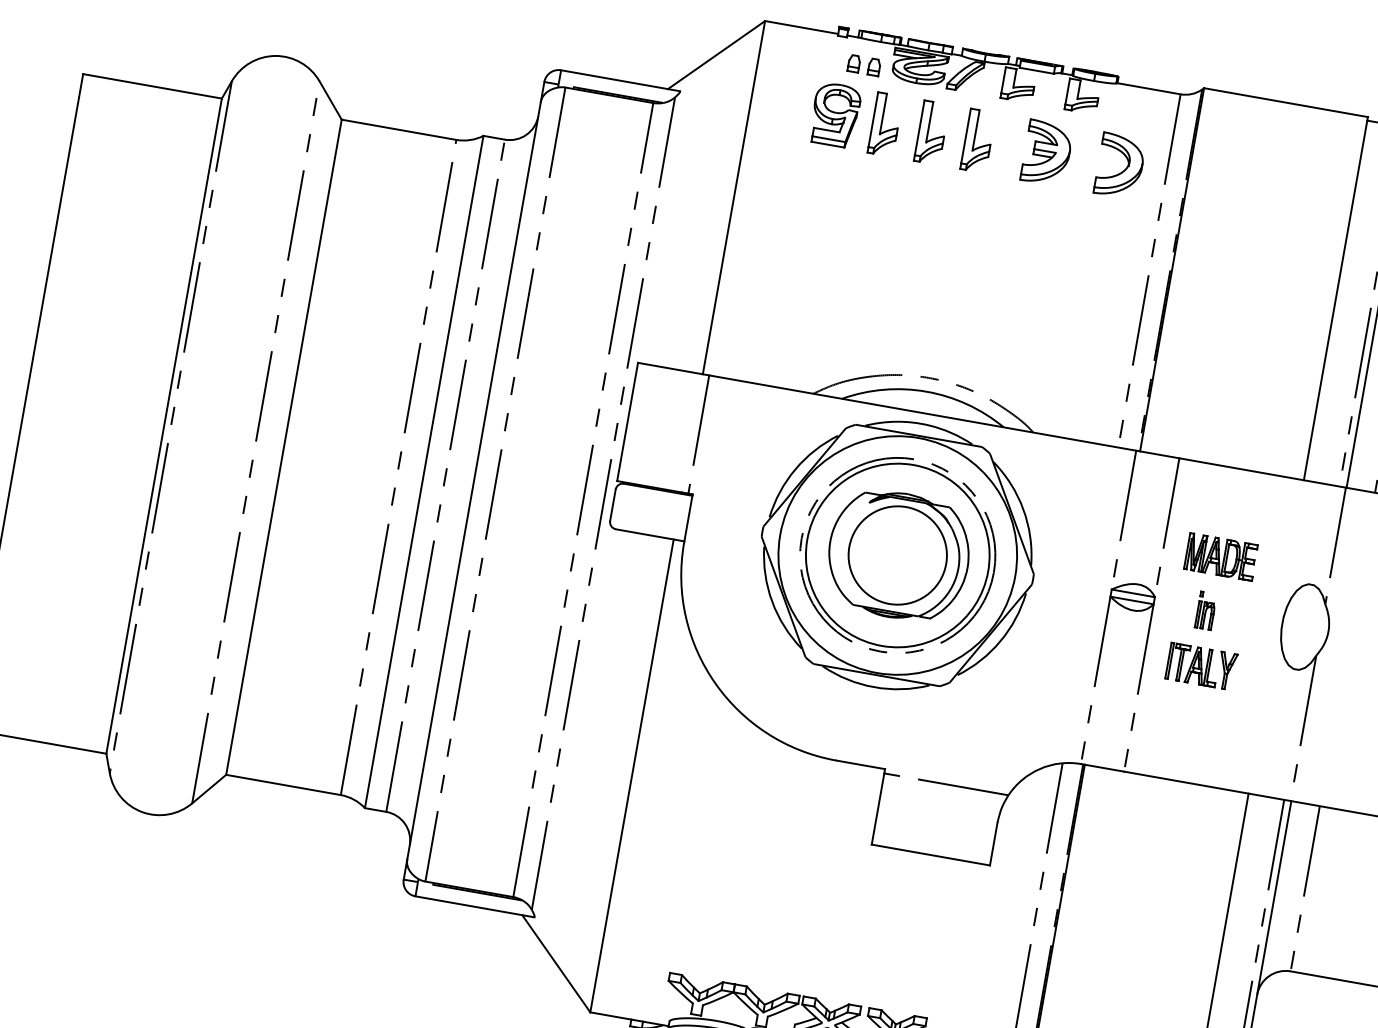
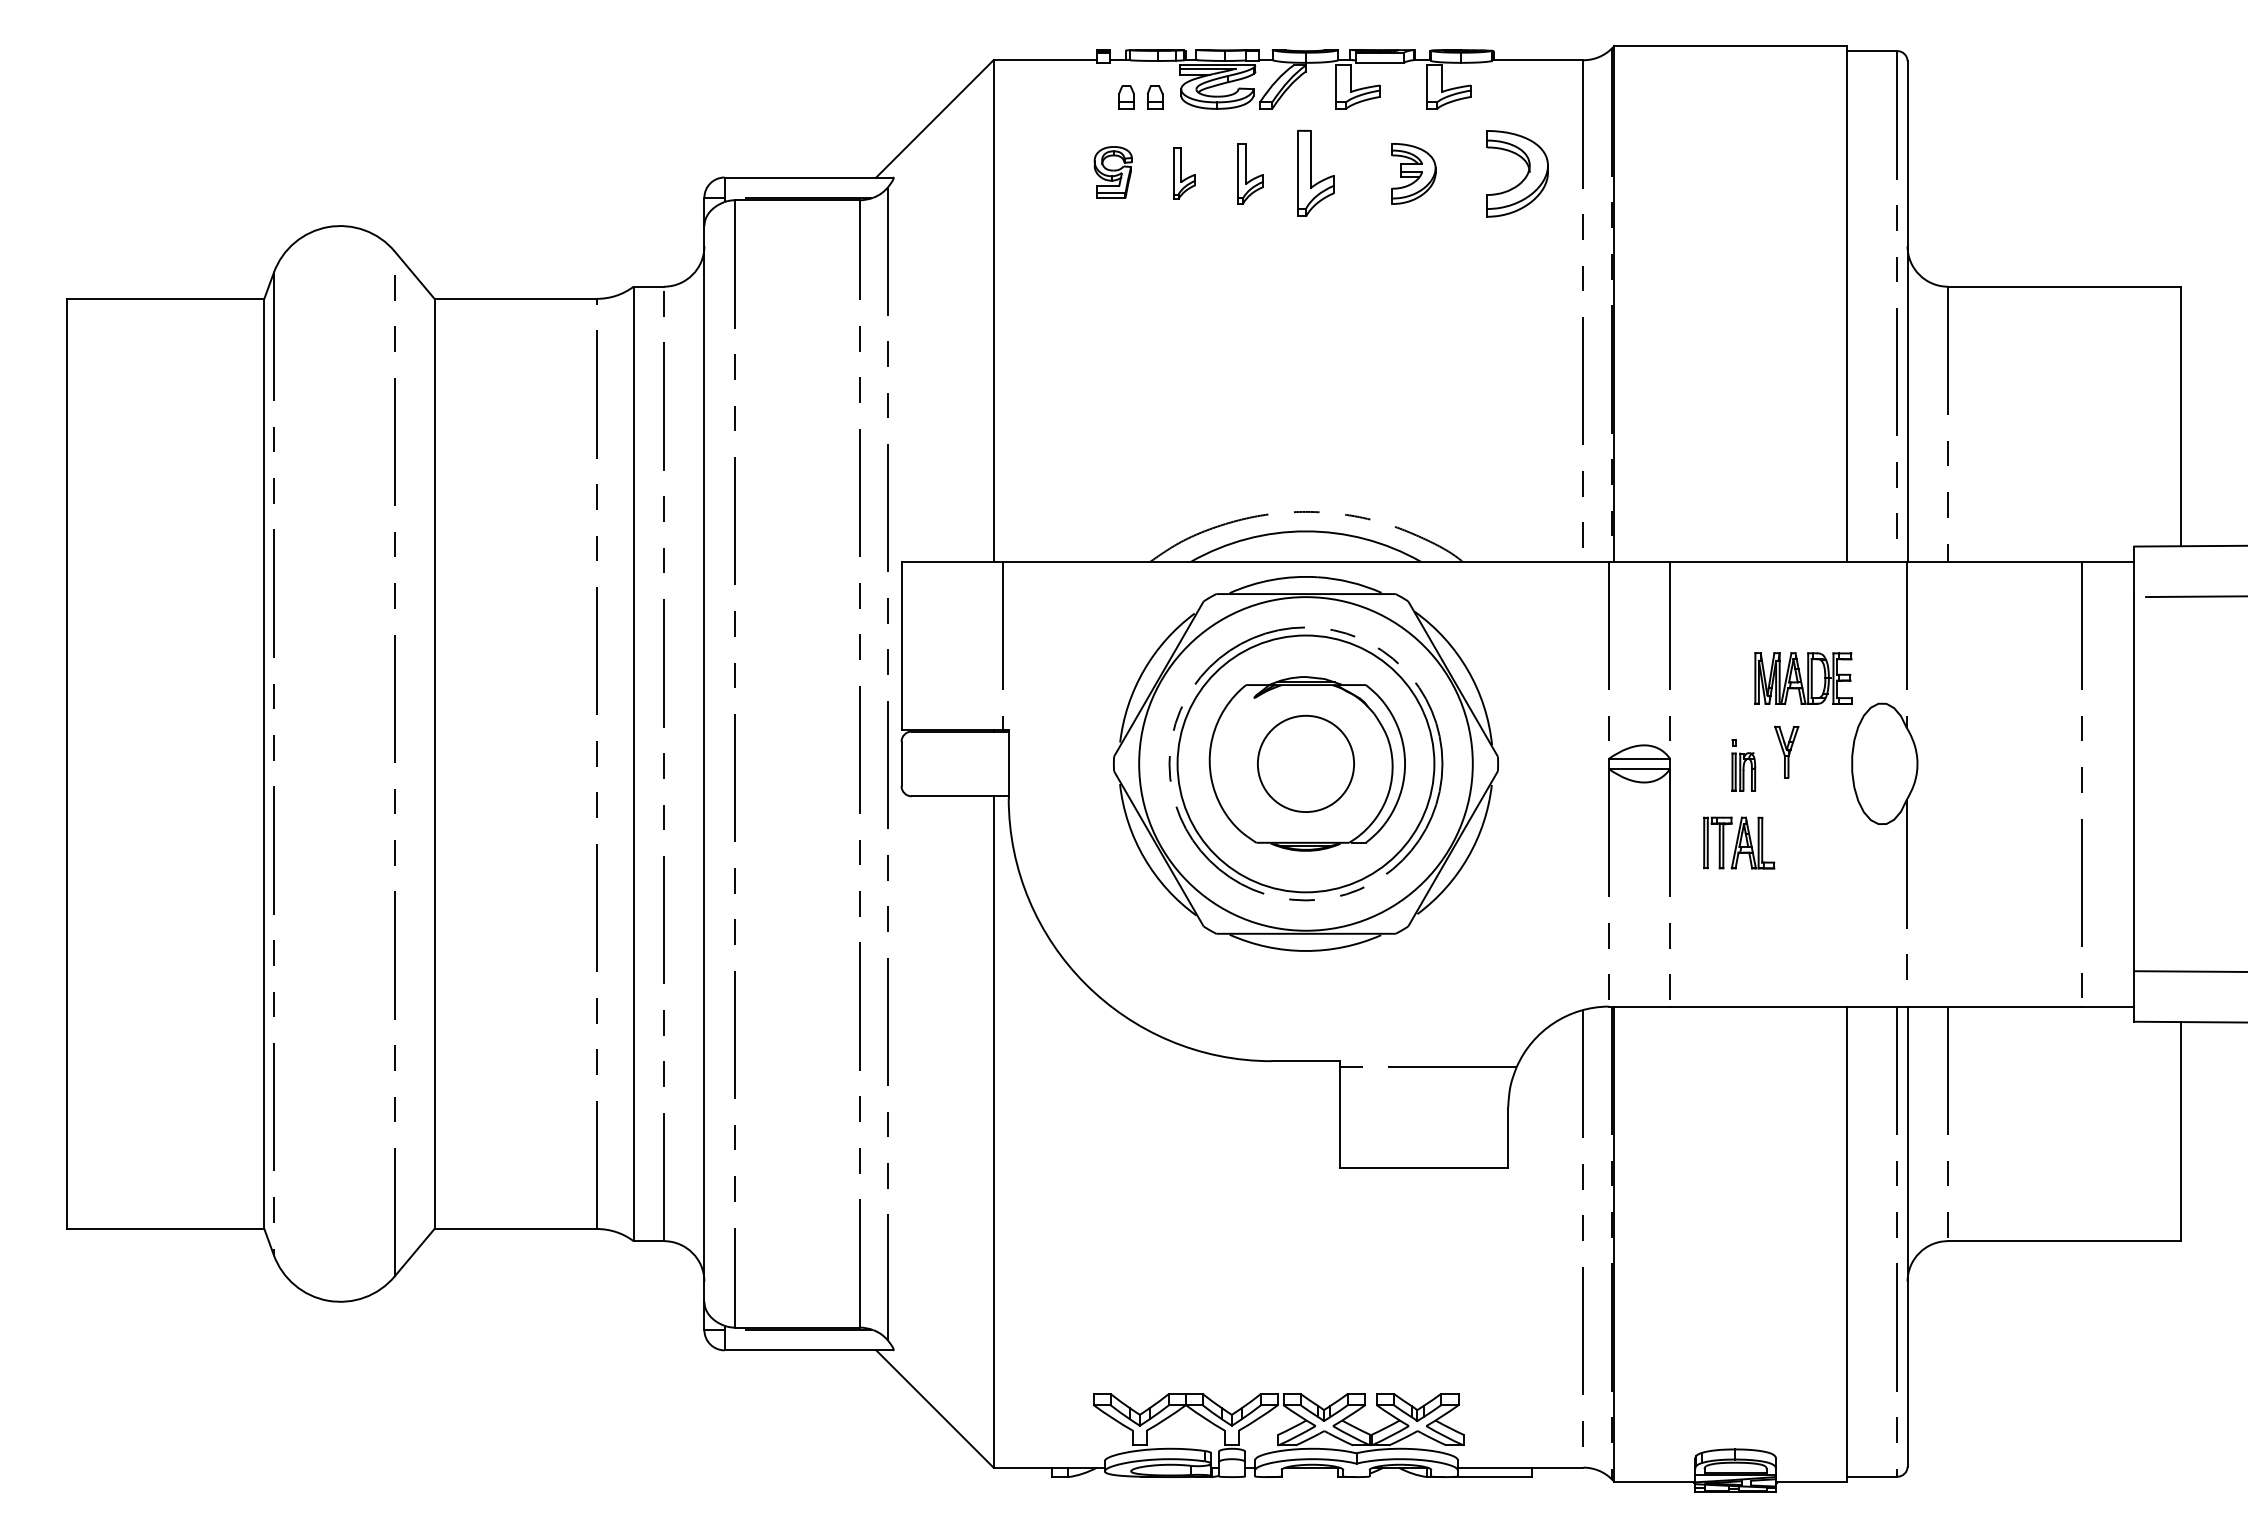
part: (835, 115) -> (1113, 172), size x0.6
part: (885, 124) -> (1184, 173), size x0.6
part: (931, 132) -> (1249, 173), size x0.7
part: (1046, 152) -> (1413, 173), size x0.7
circle: (897, 555) -> (1305, 763), size x0.7
part: (1221, 557) -> (1803, 678), moved
part: (1226, 670) -> (1786, 751), moved

